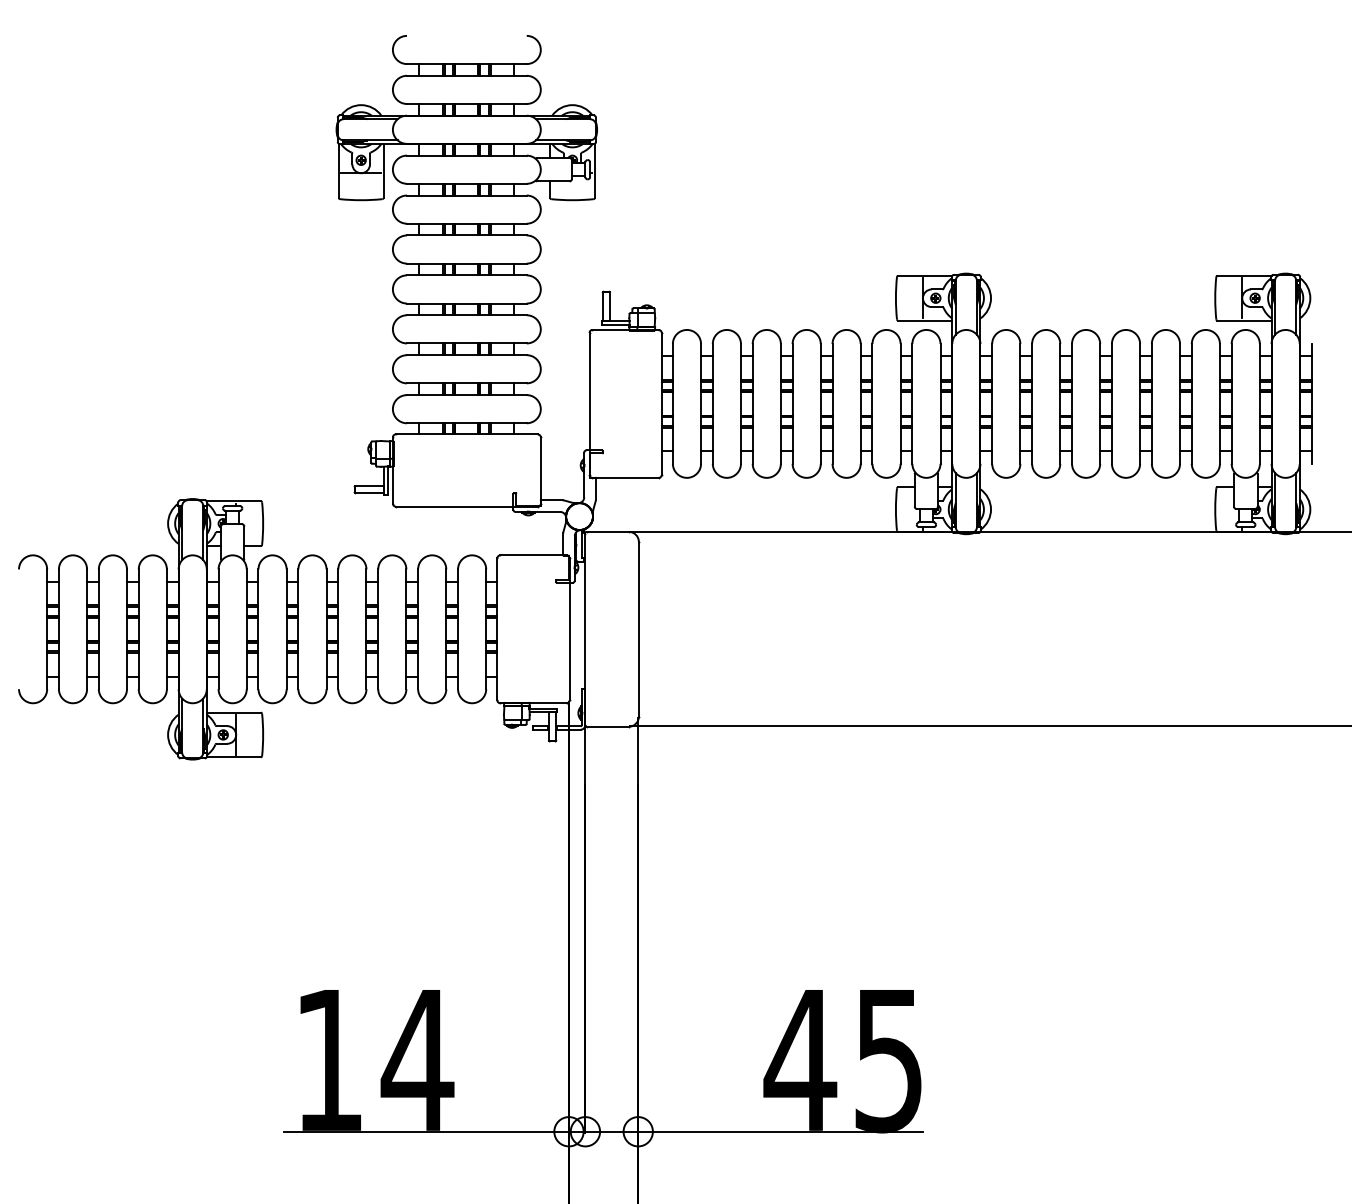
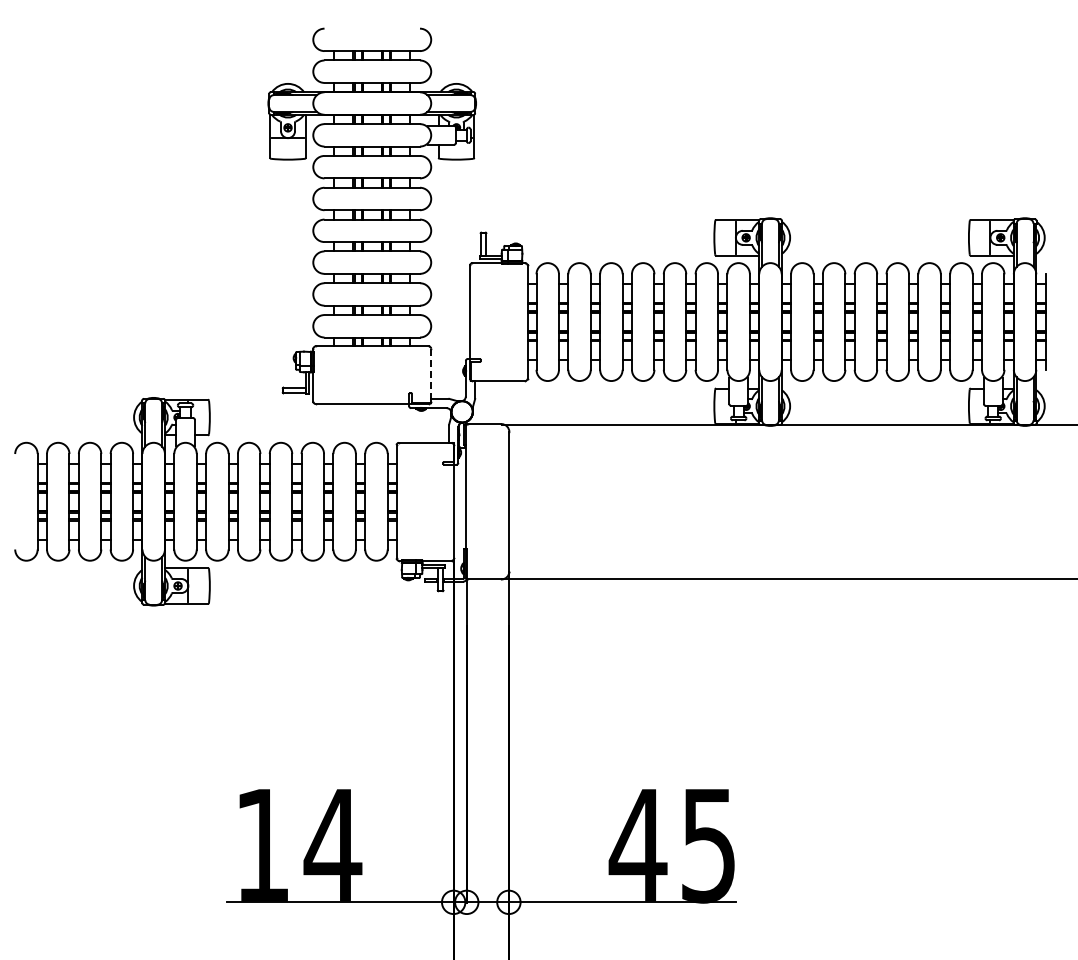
line: (541, 470) -> (431, 375), solid -> dashed

